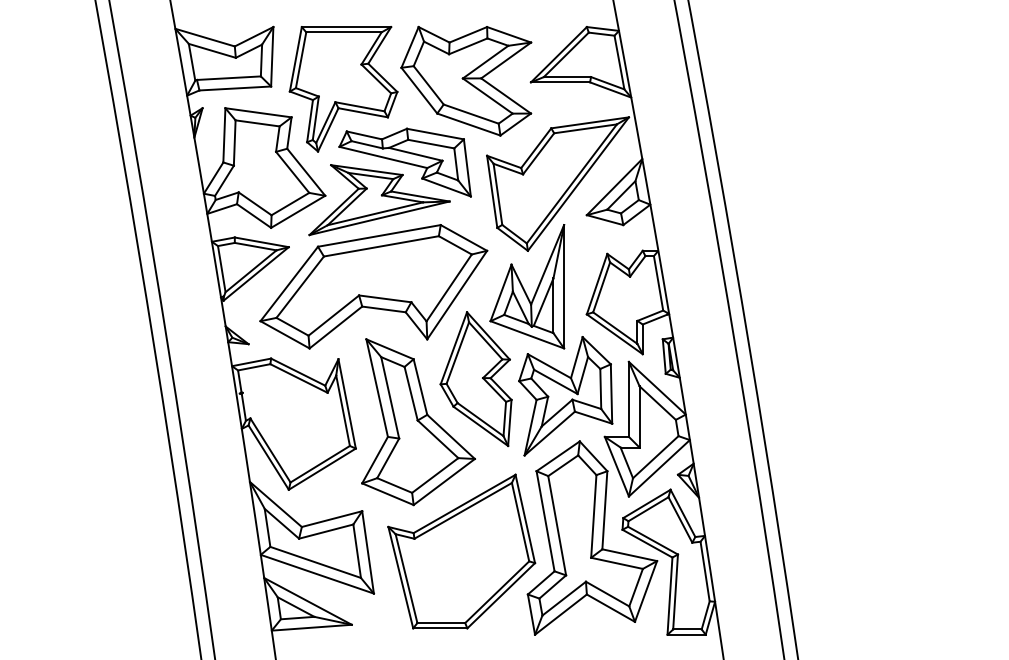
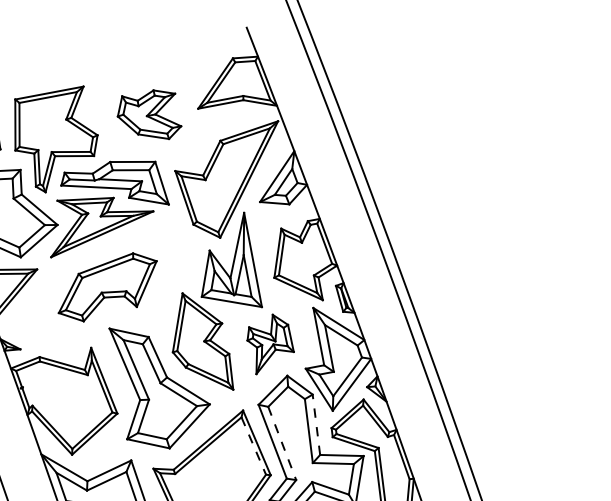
part: (466, 80) -> (148, 116), size x0.6
part: (373, 286) -> (107, 287), size x0.6
part: (565, 396) -> (269, 343), size x0.6
line: (604, 509) -> (316, 424), solid -> dashed
line: (520, 522) -> (253, 446), solid -> dashed
line: (557, 526) -> (282, 444), solid -> dashed

